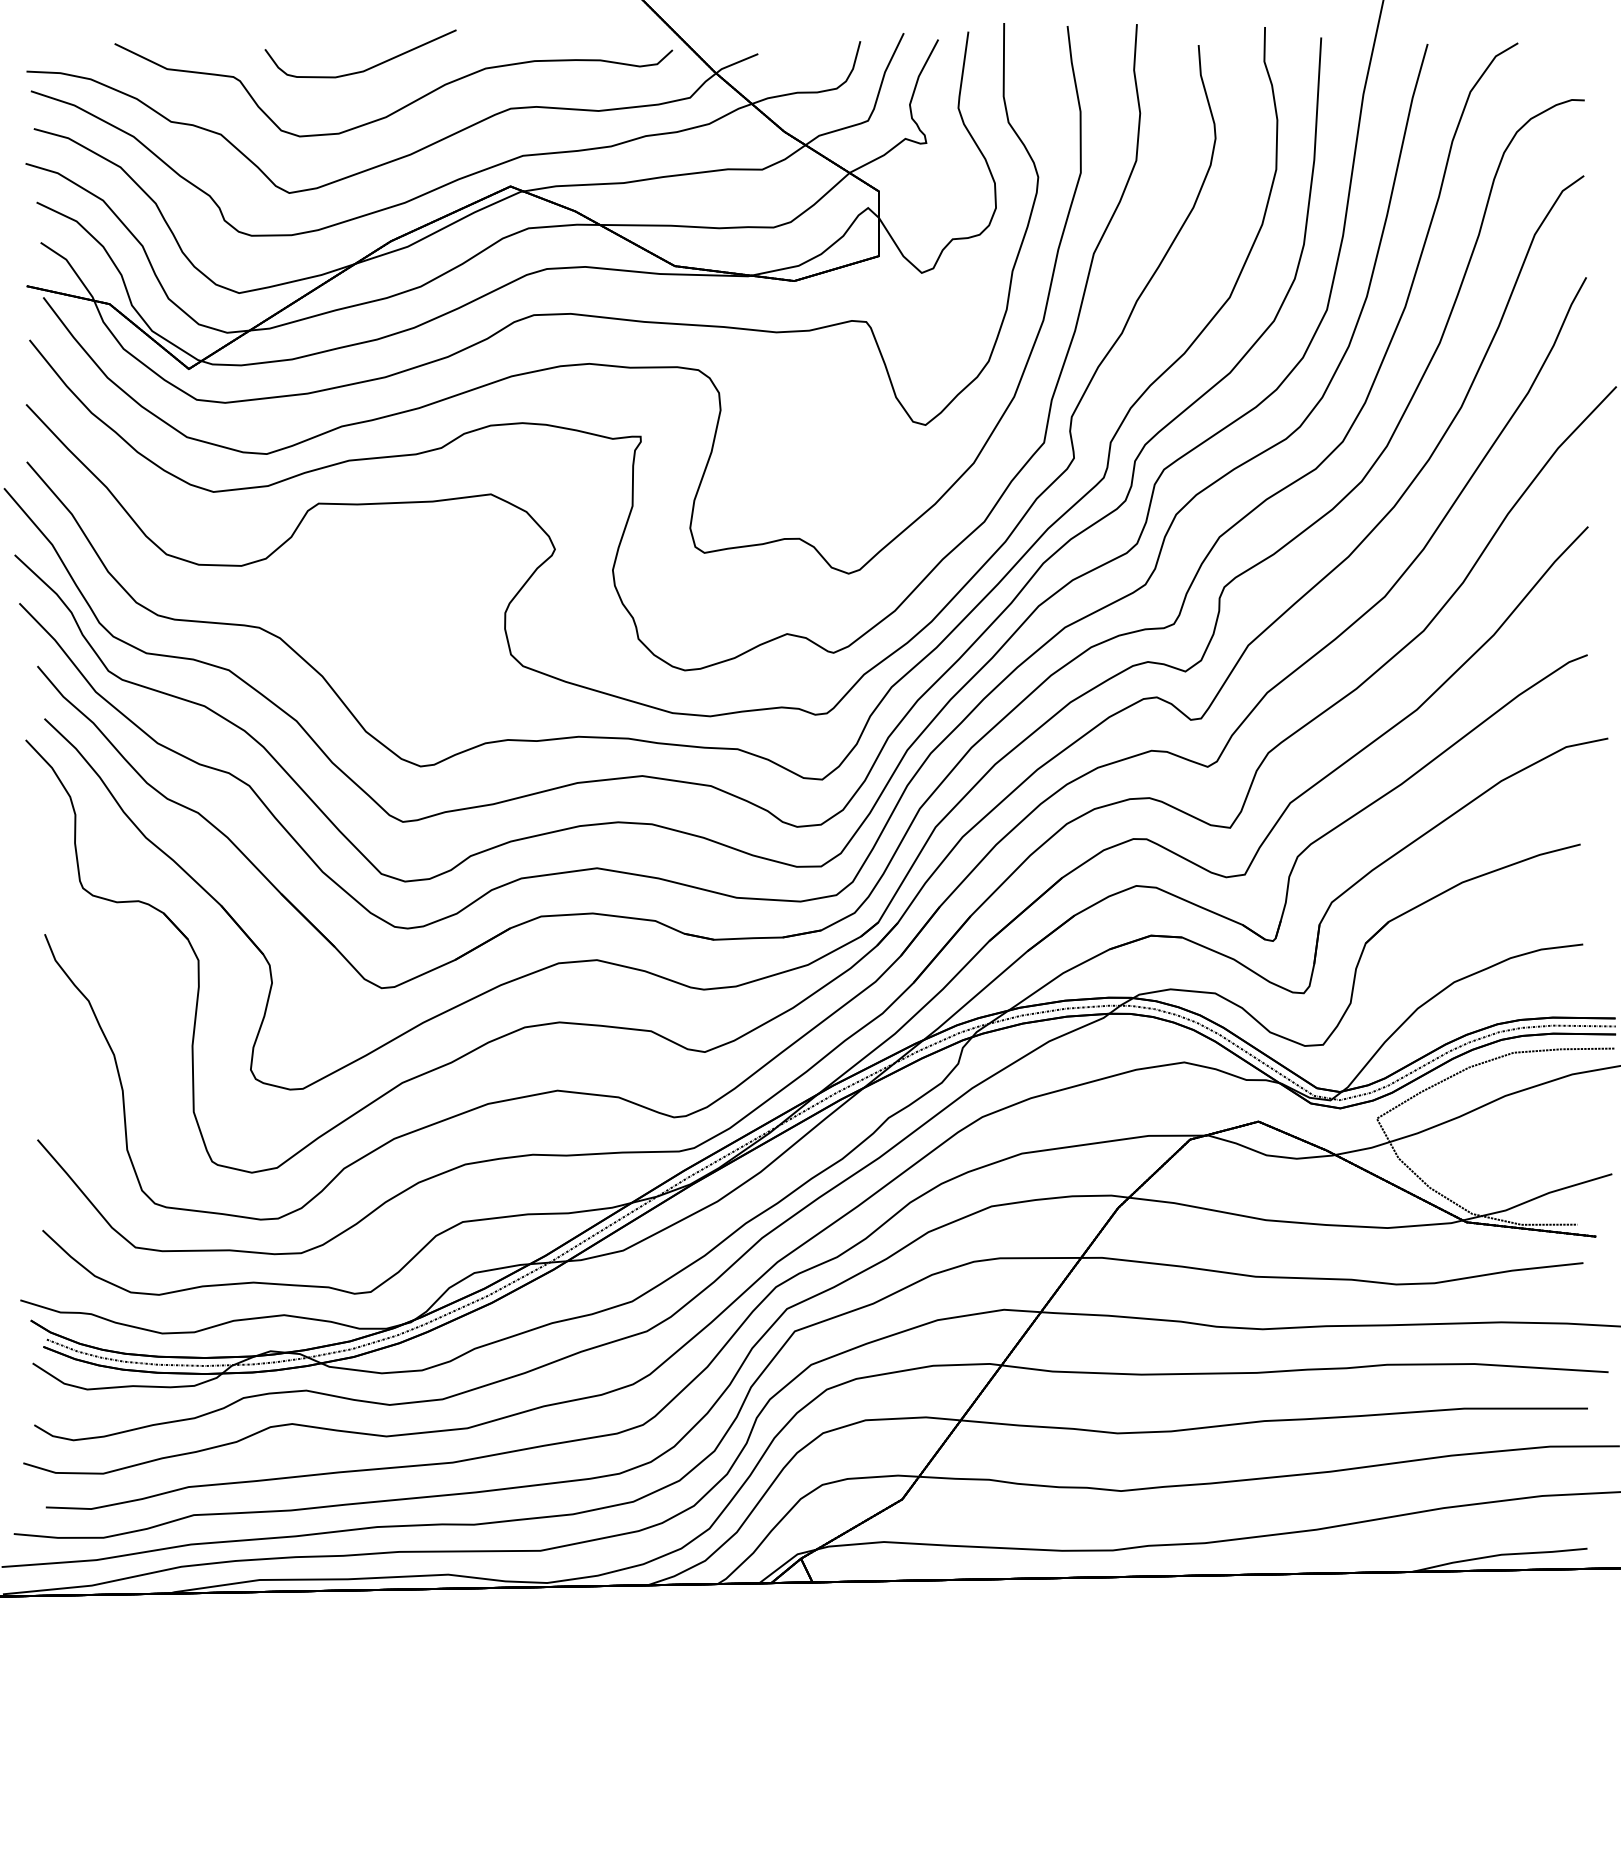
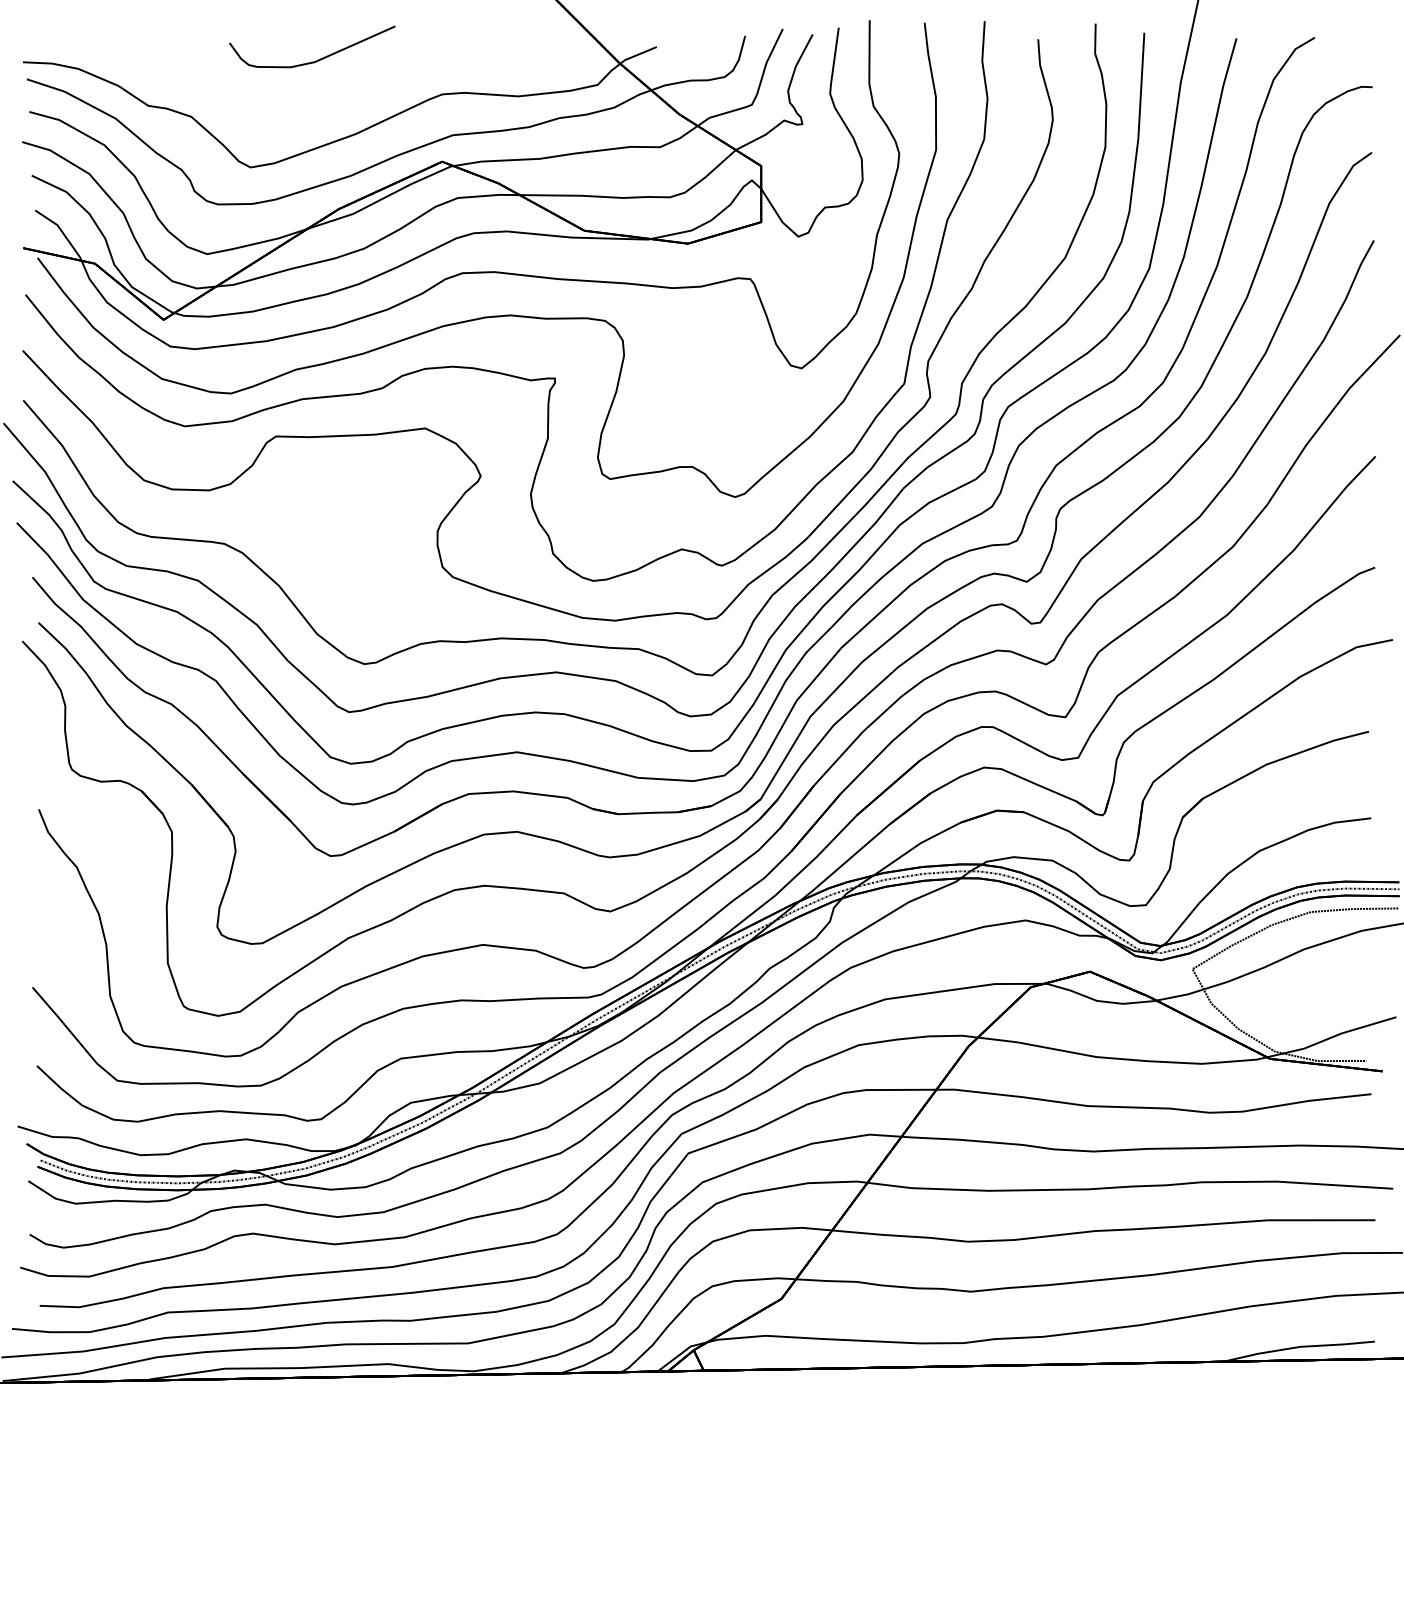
part: (401, 107) -> (347, 93), removed

